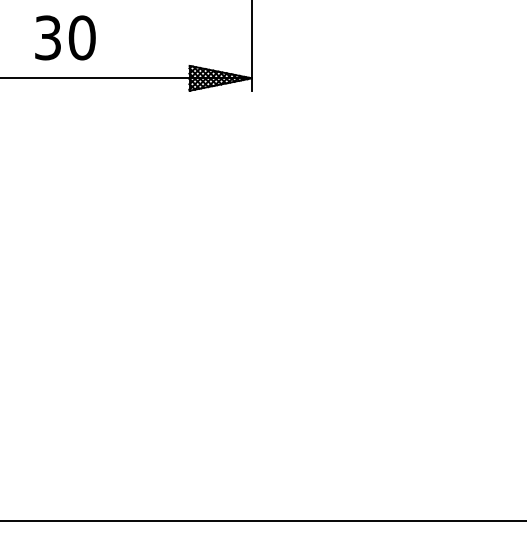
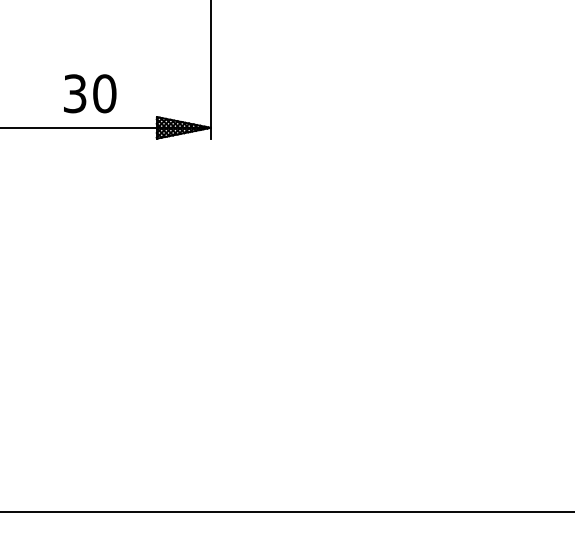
text: (65, 37) -> (90, 93), moved

